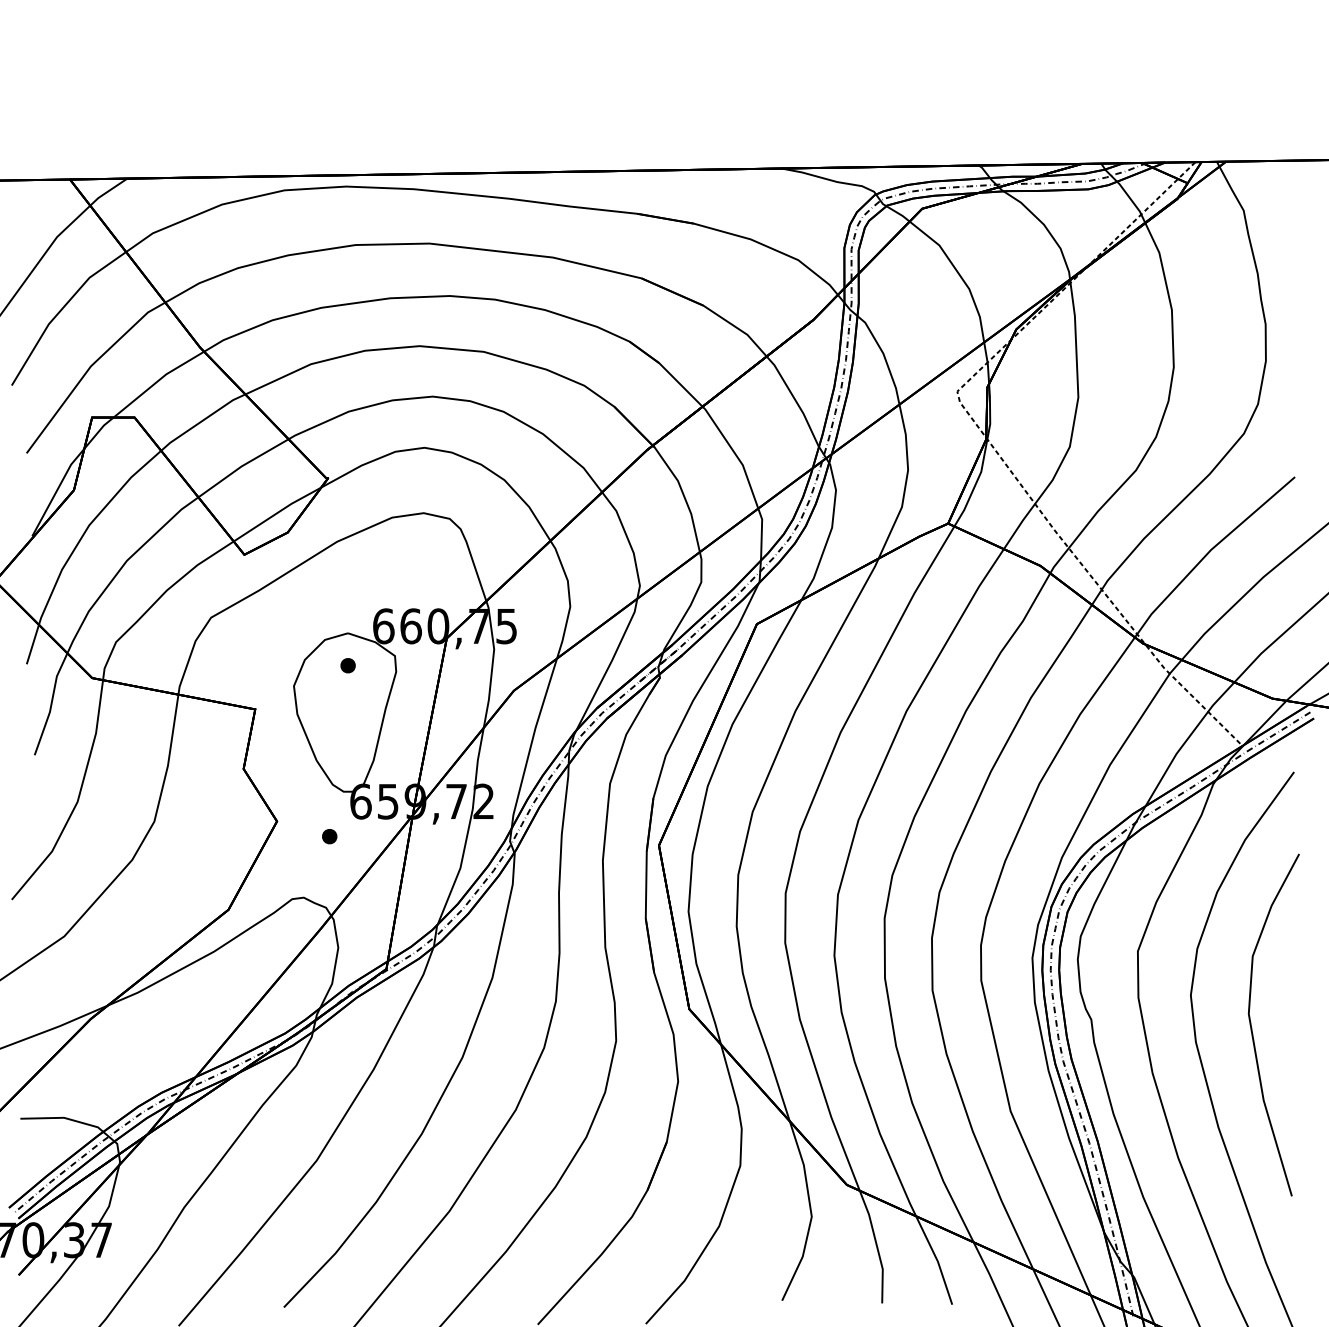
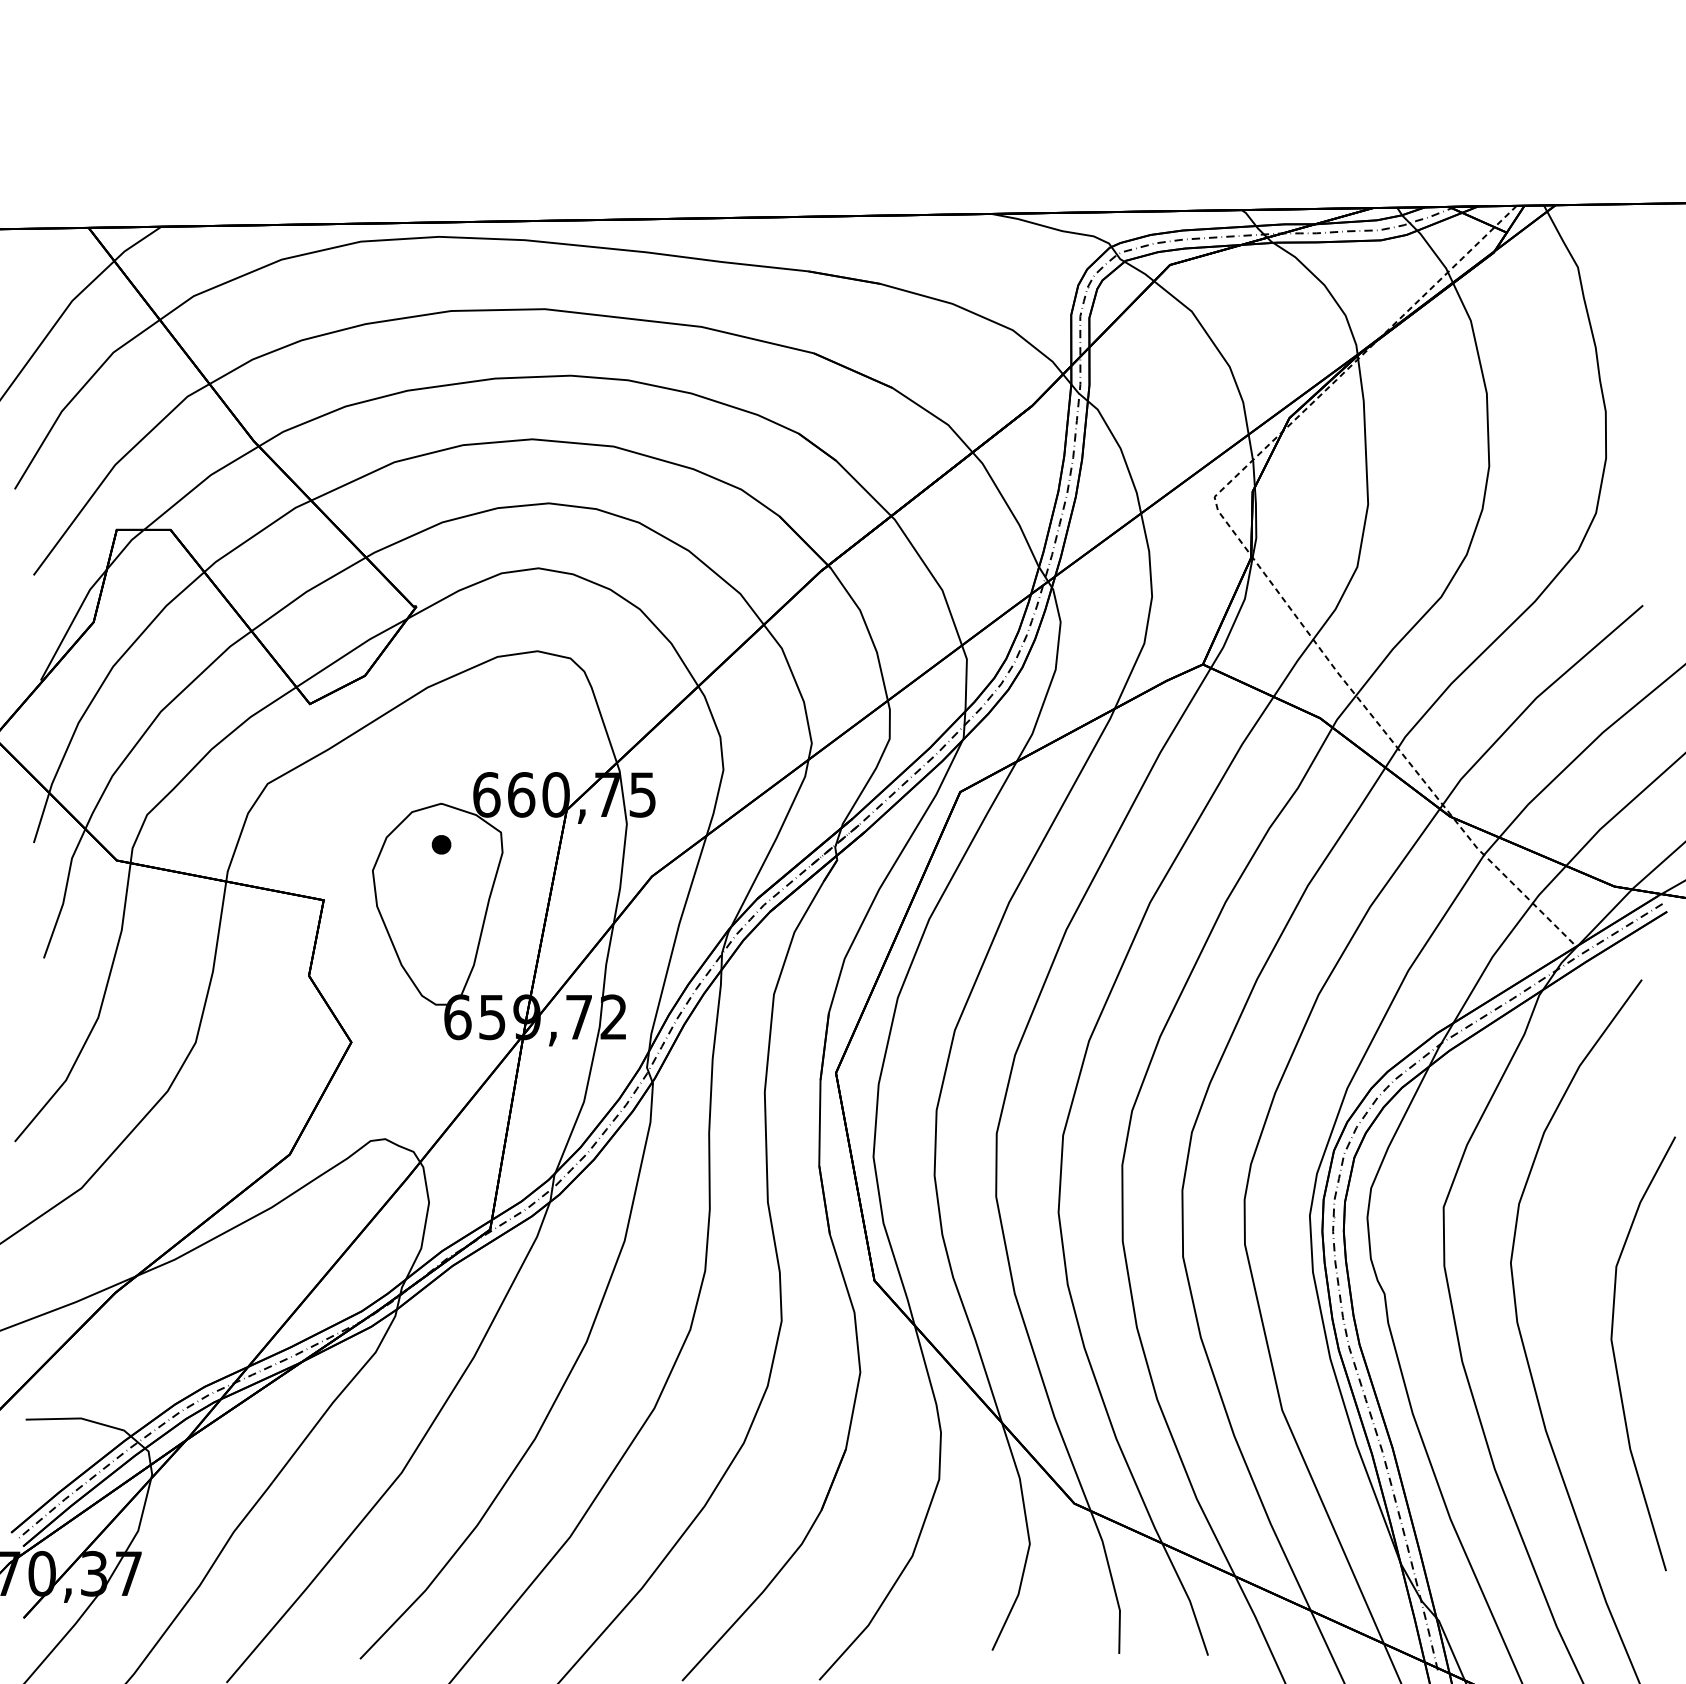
part: (329, 836) -> (417, 1061), removed
curve: (1252, 1027) -> (1615, 1356), moved

